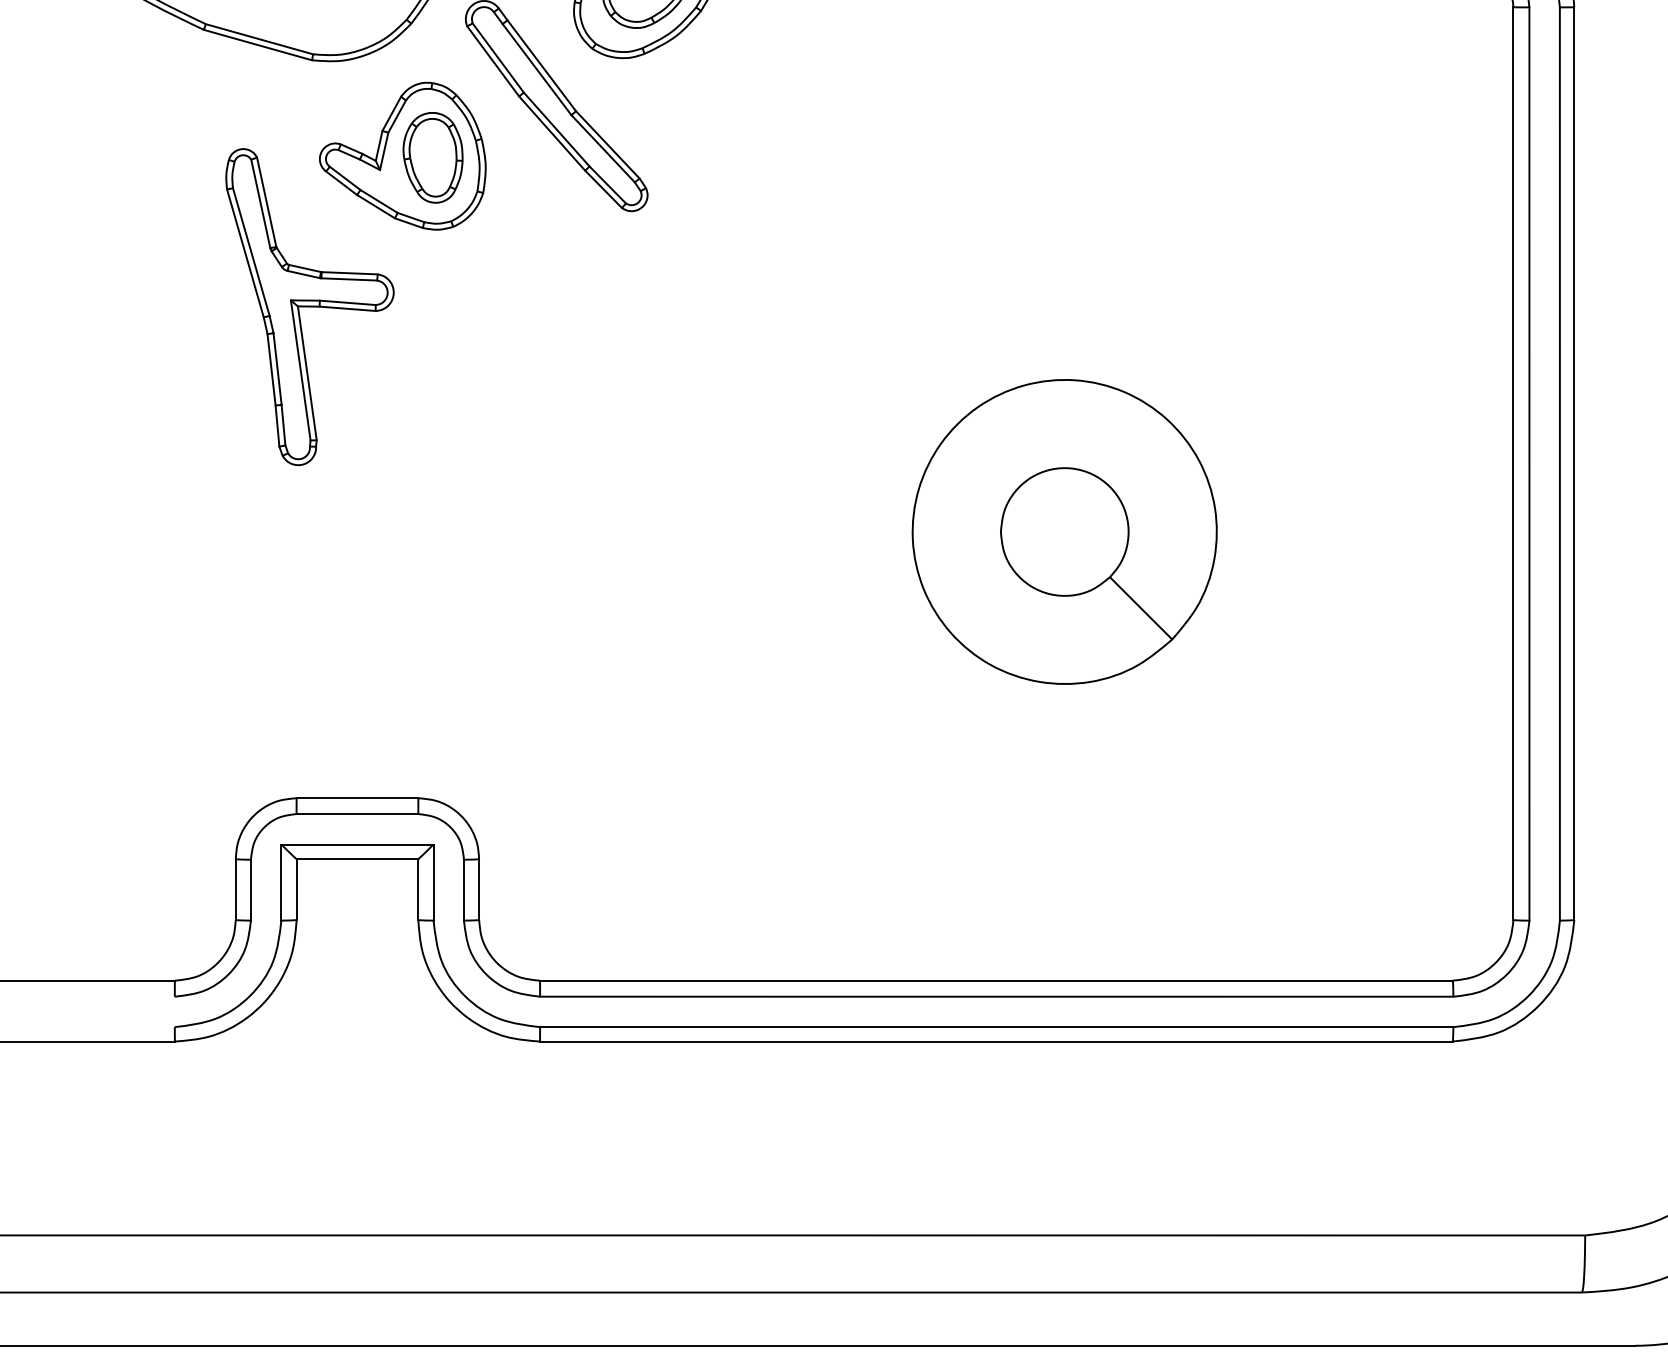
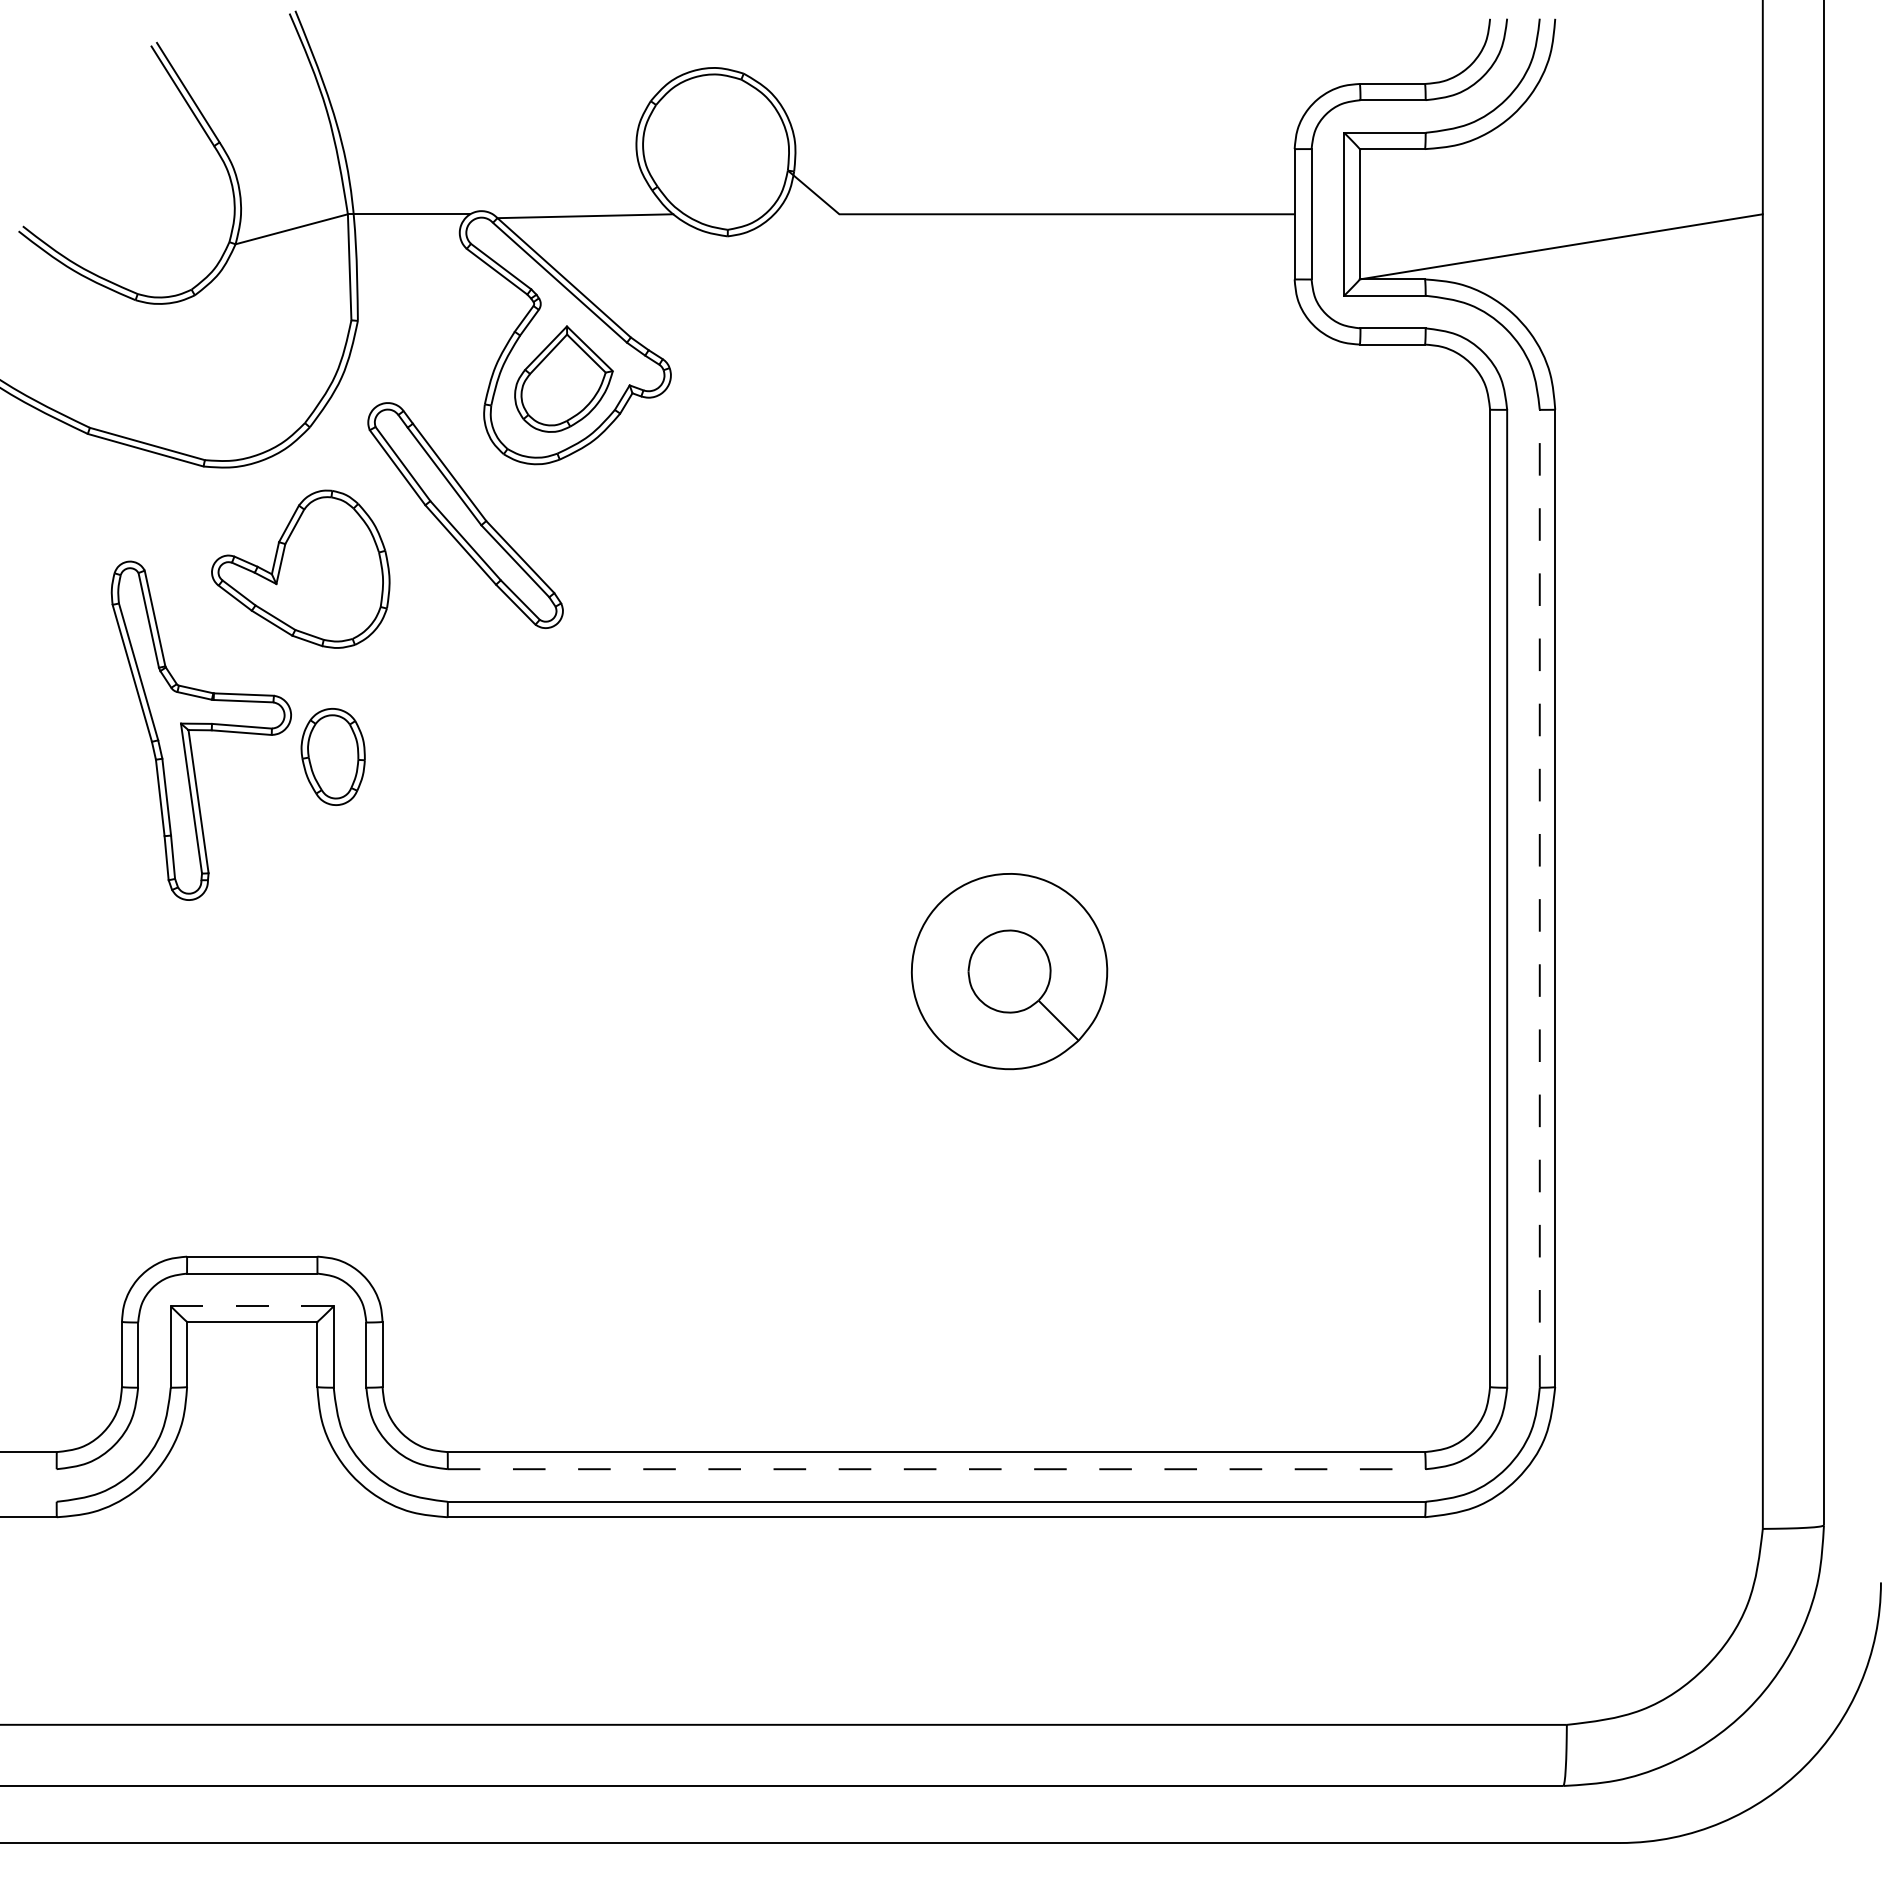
part: (432, 157) -> (332, 756), moved
line: (1559, 463) -> (1539, 898), solid -> dashed
part: (1064, 531) -> (1009, 971), size x0.6
line: (357, 844) -> (252, 1306), solid -> dashed
line: (996, 996) -> (936, 1469), solid -> dashed

